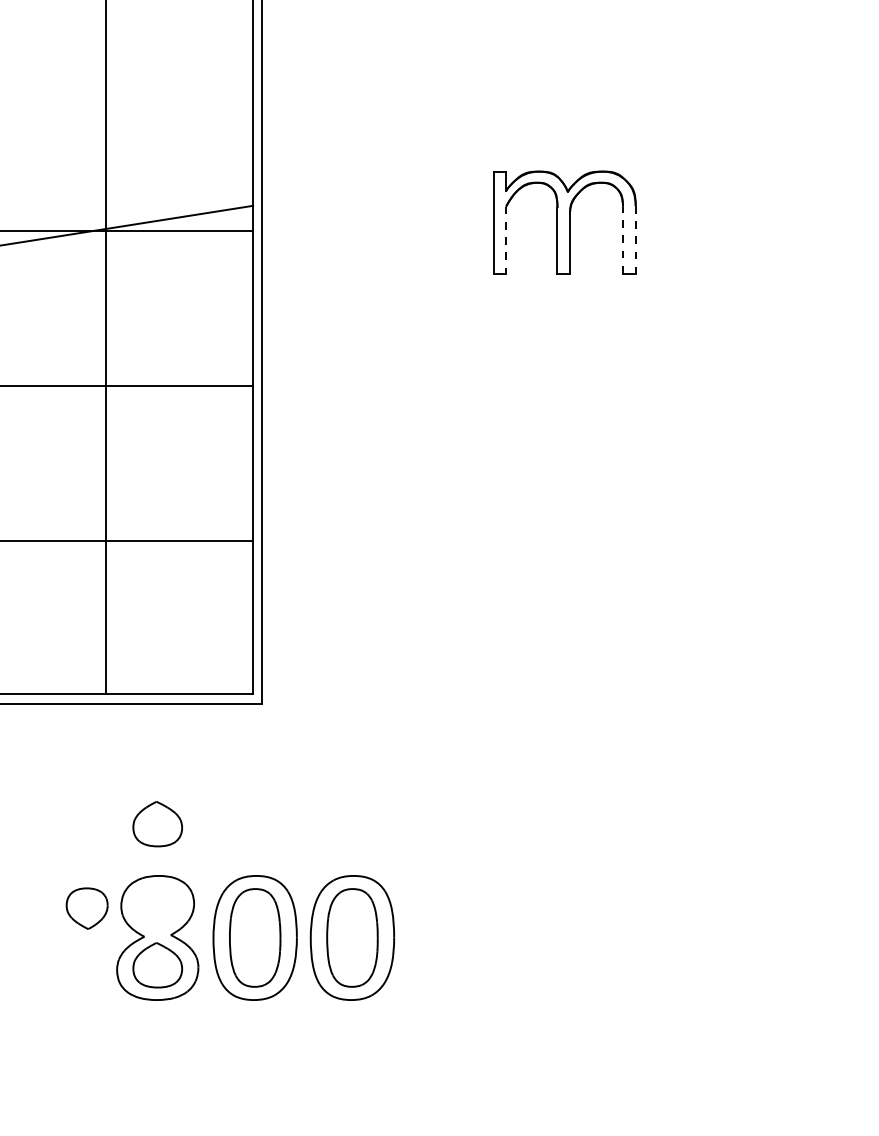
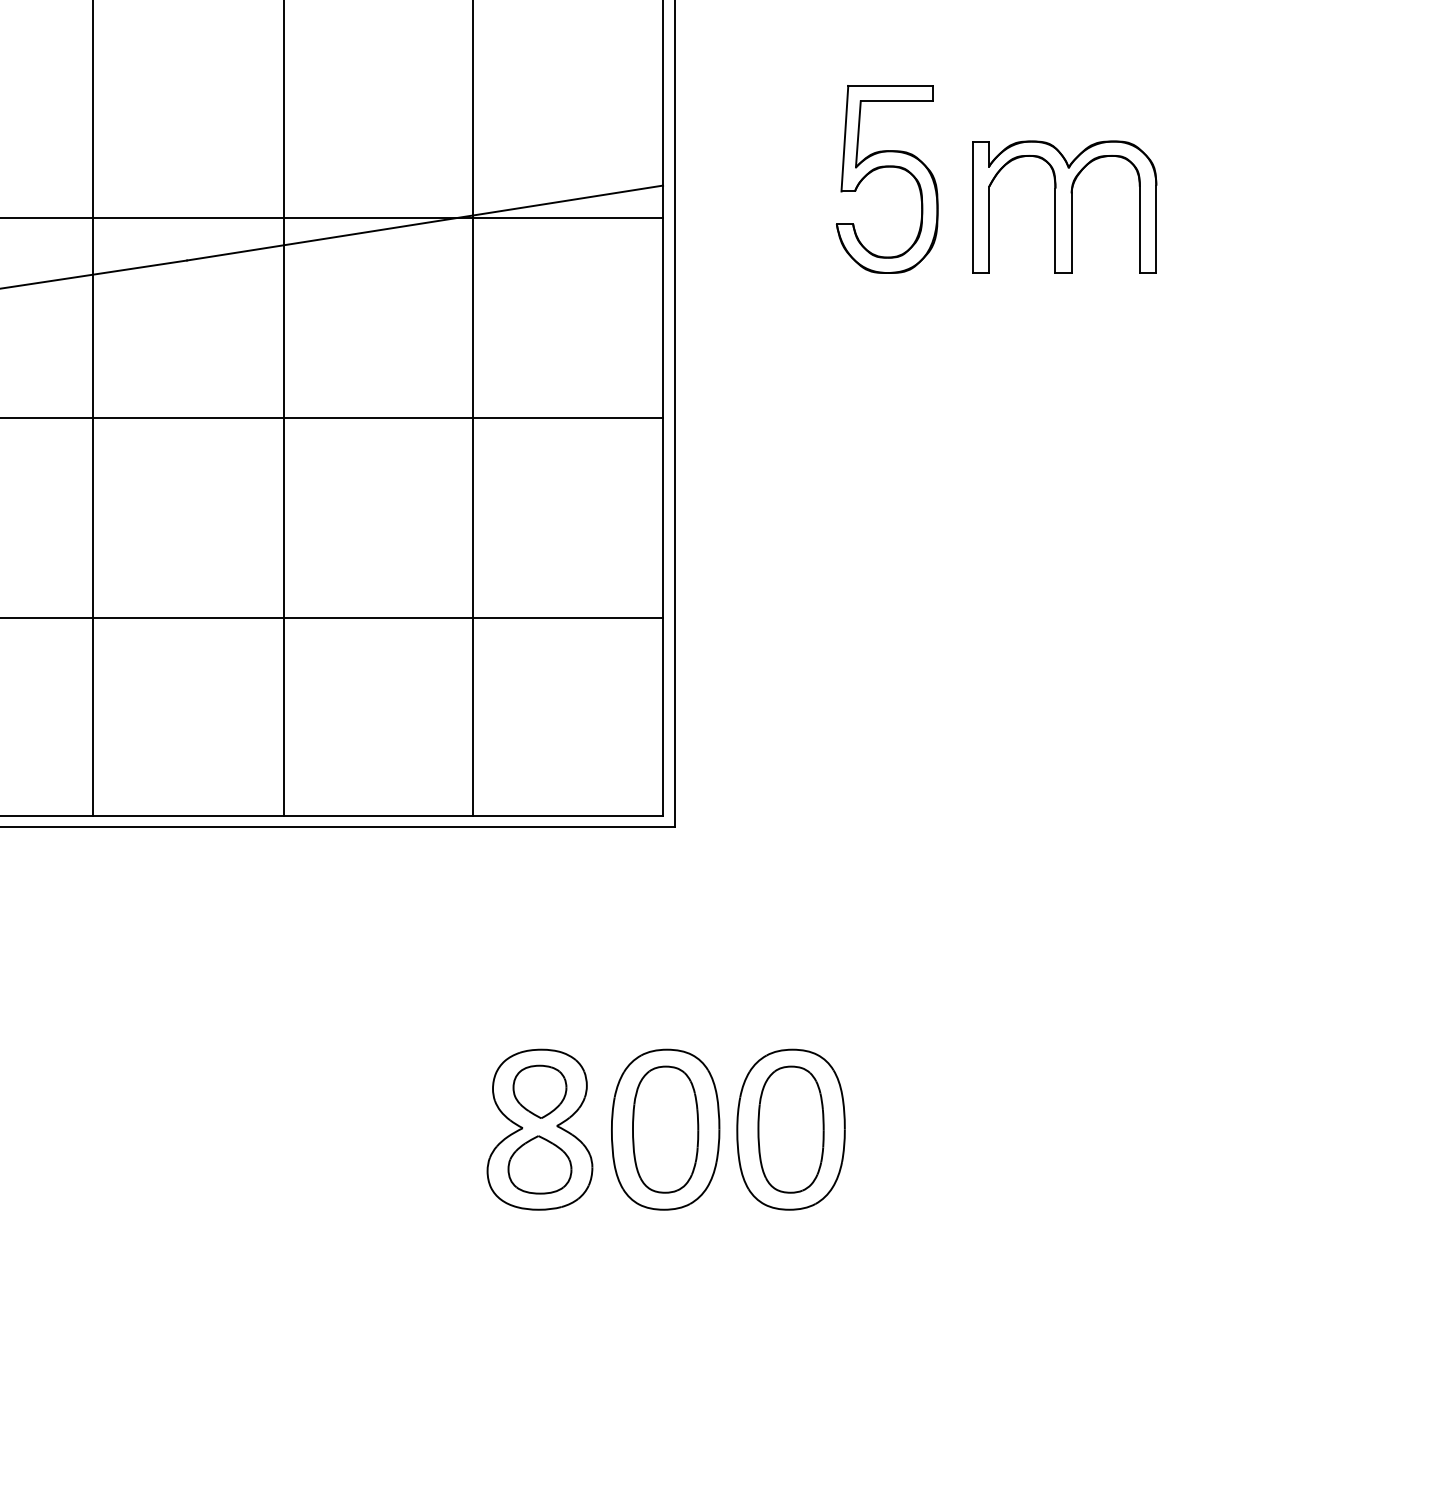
part: (423, 192) -> (882, 168), added
line: (622, 239) -> (1139, 229), dashed -> solid
line: (635, 239) -> (1156, 229), dashed -> solid
line: (506, 240) -> (989, 230), dashed -> solid
part: (157, 823) -> (539, 982), removed
part: (86, 908) -> (539, 1091), moved

